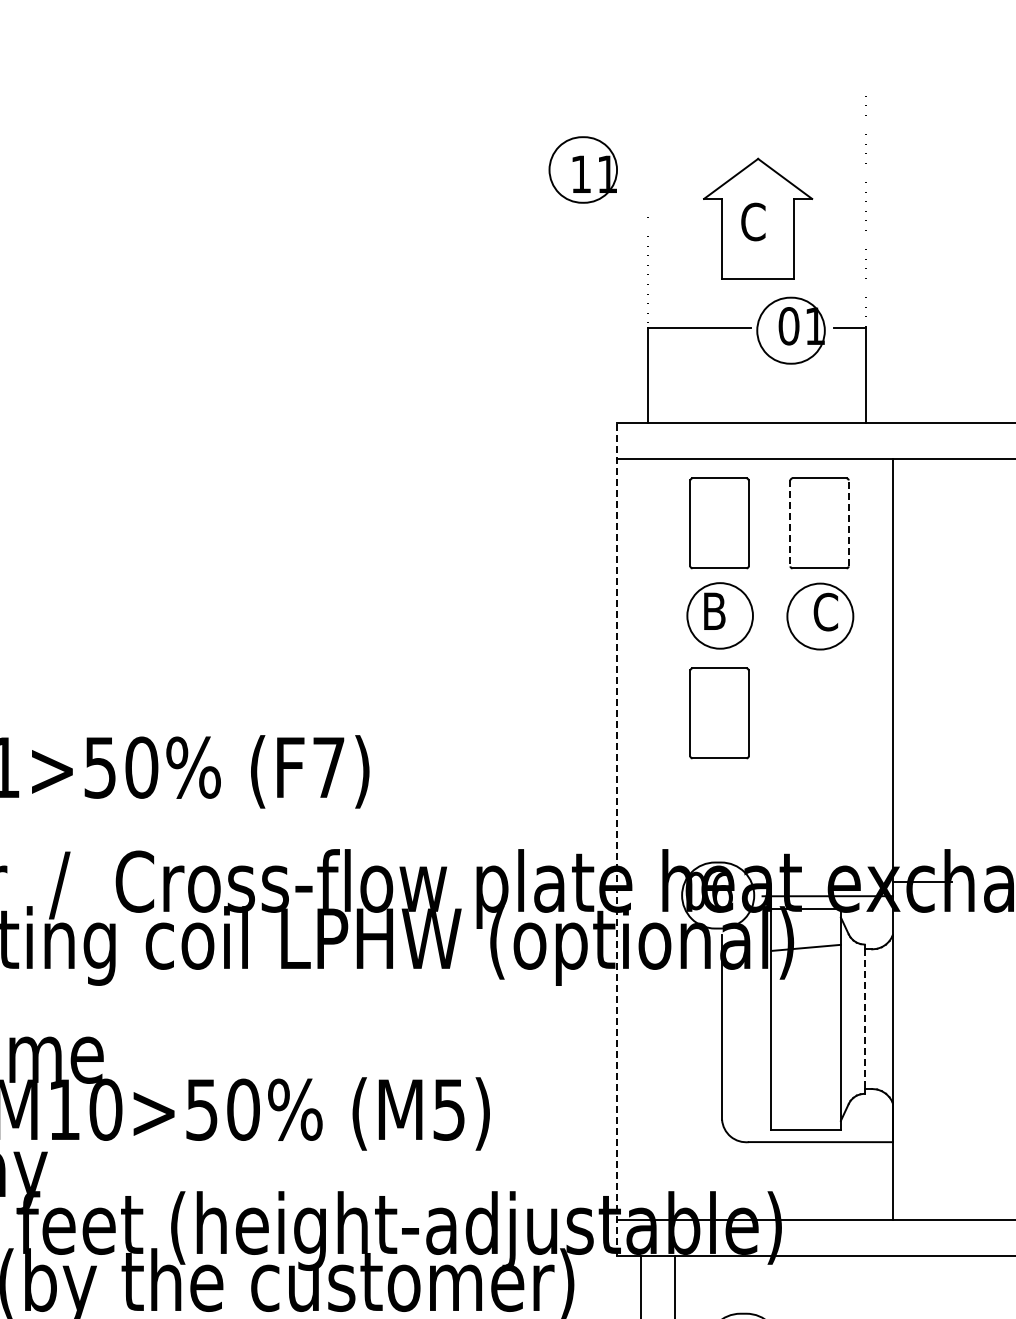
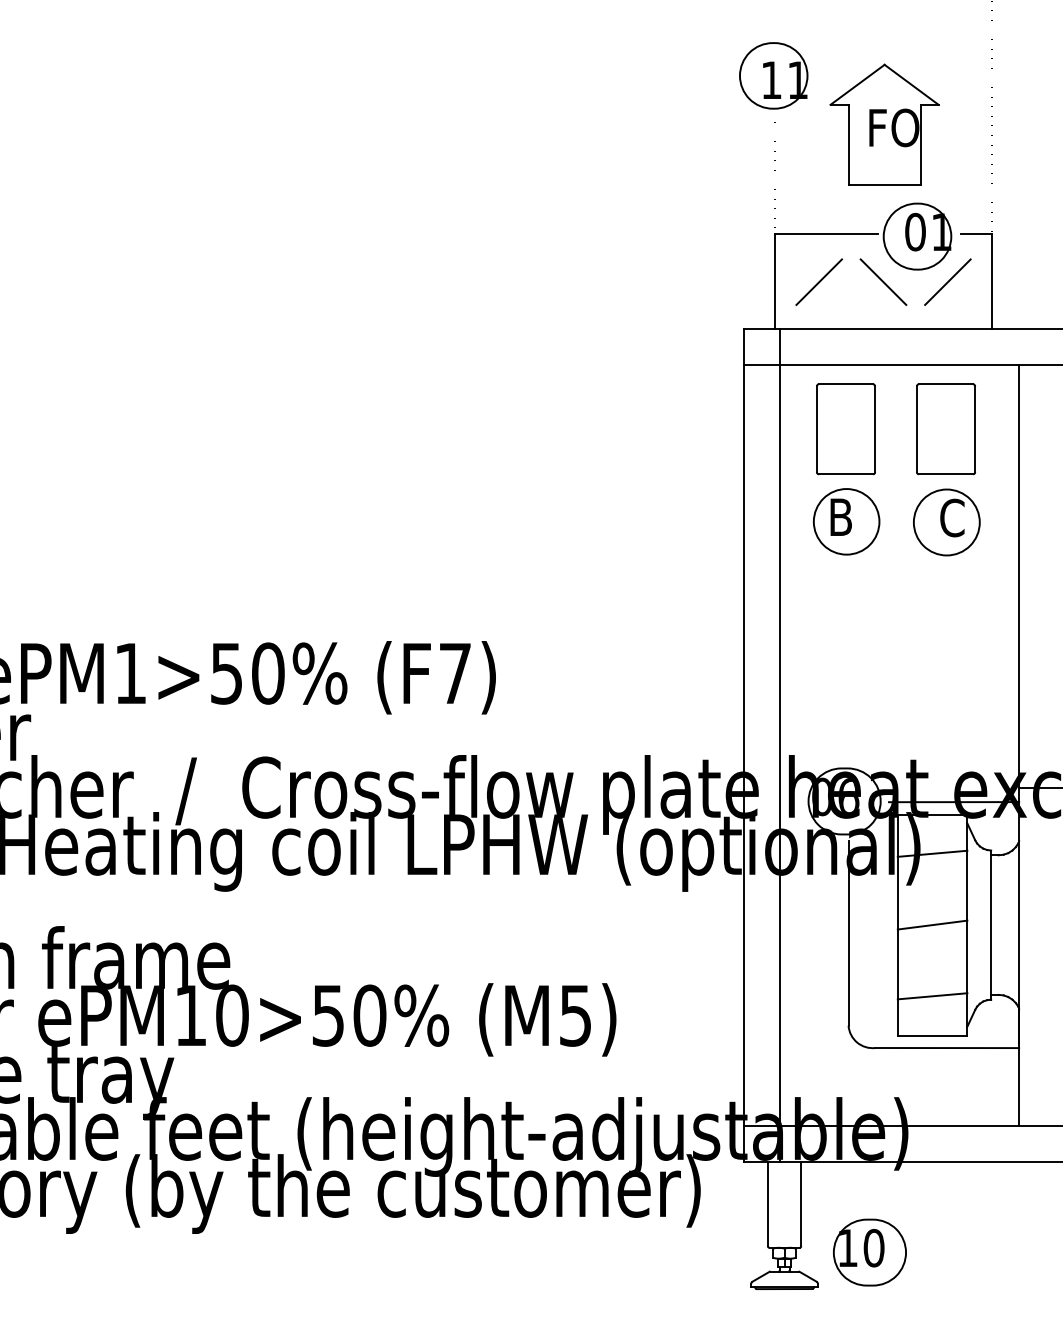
part: (583, 169) -> (773, 75), moved
text: (767, 221) -> (893, 127), C -> FO
line: (692, 375) -> (818, 281), added
line: (757, 375) -> (883, 281), added
line: (821, 375) -> (947, 281), added
line: (790, 523) -> (916, 429), dashed -> solid
line: (849, 523) -> (975, 429), dashed -> solid
part: (719, 713) -> (845, 619), removed
line: (617, 839) -> (743, 745), dashed -> solid
line: (653, 839) -> (779, 745), added
line: (806, 1018) -> (932, 924), added
line: (865, 1019) -> (991, 925), dashed -> solid
line: (806, 1090) -> (932, 996), added

